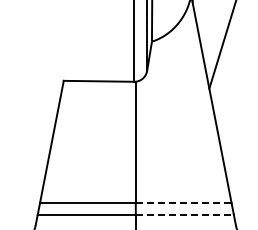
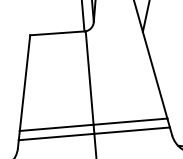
line: (183, 203) -> (130, 122), dashed -> solid
line: (185, 214) -> (132, 130), dashed -> solid

